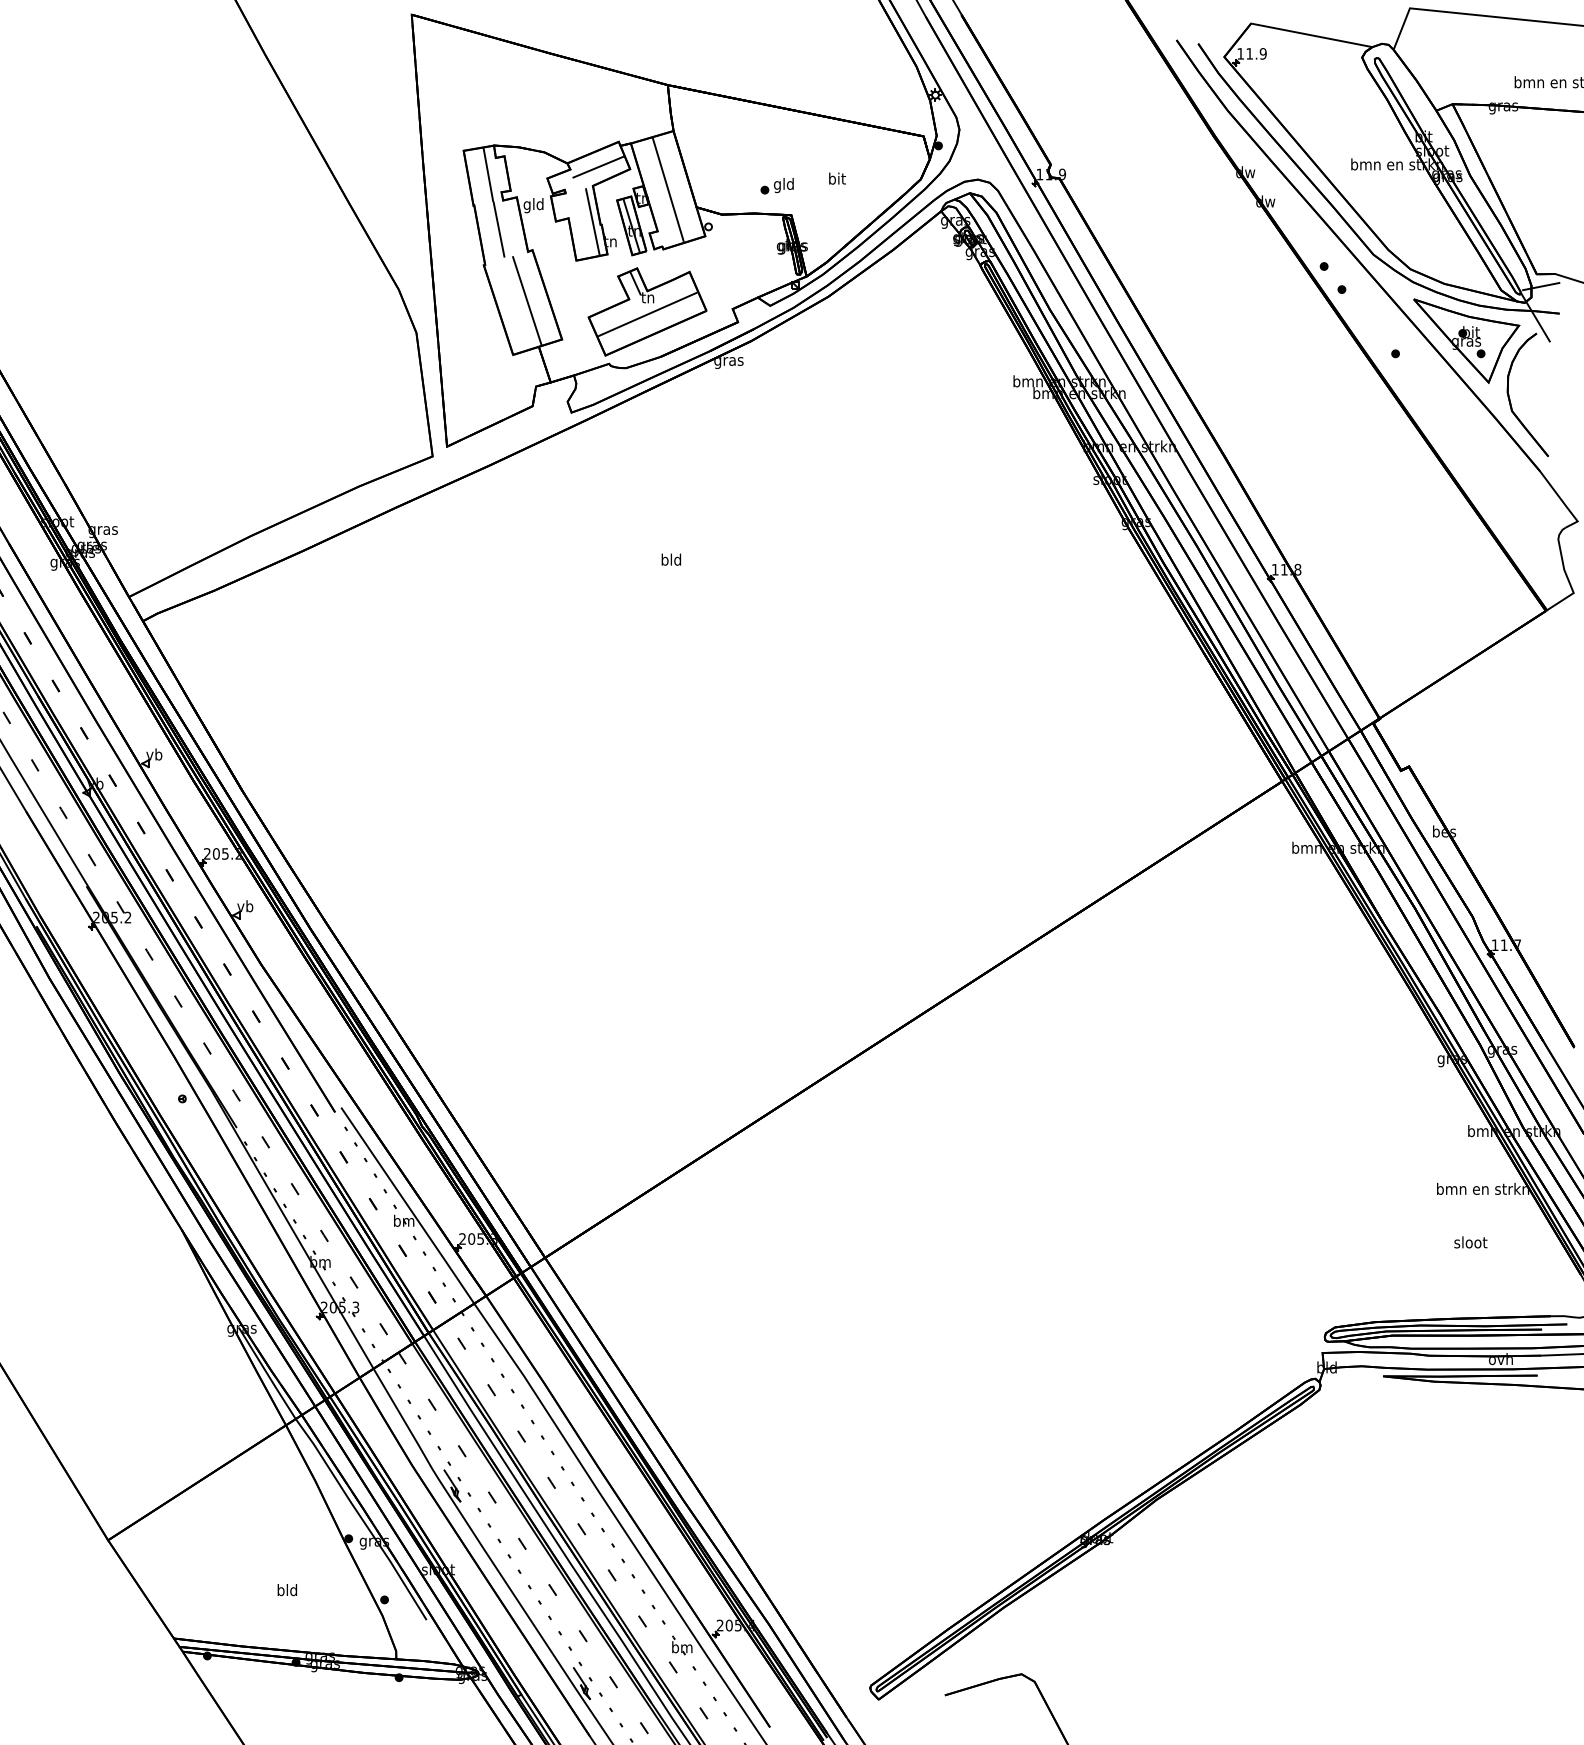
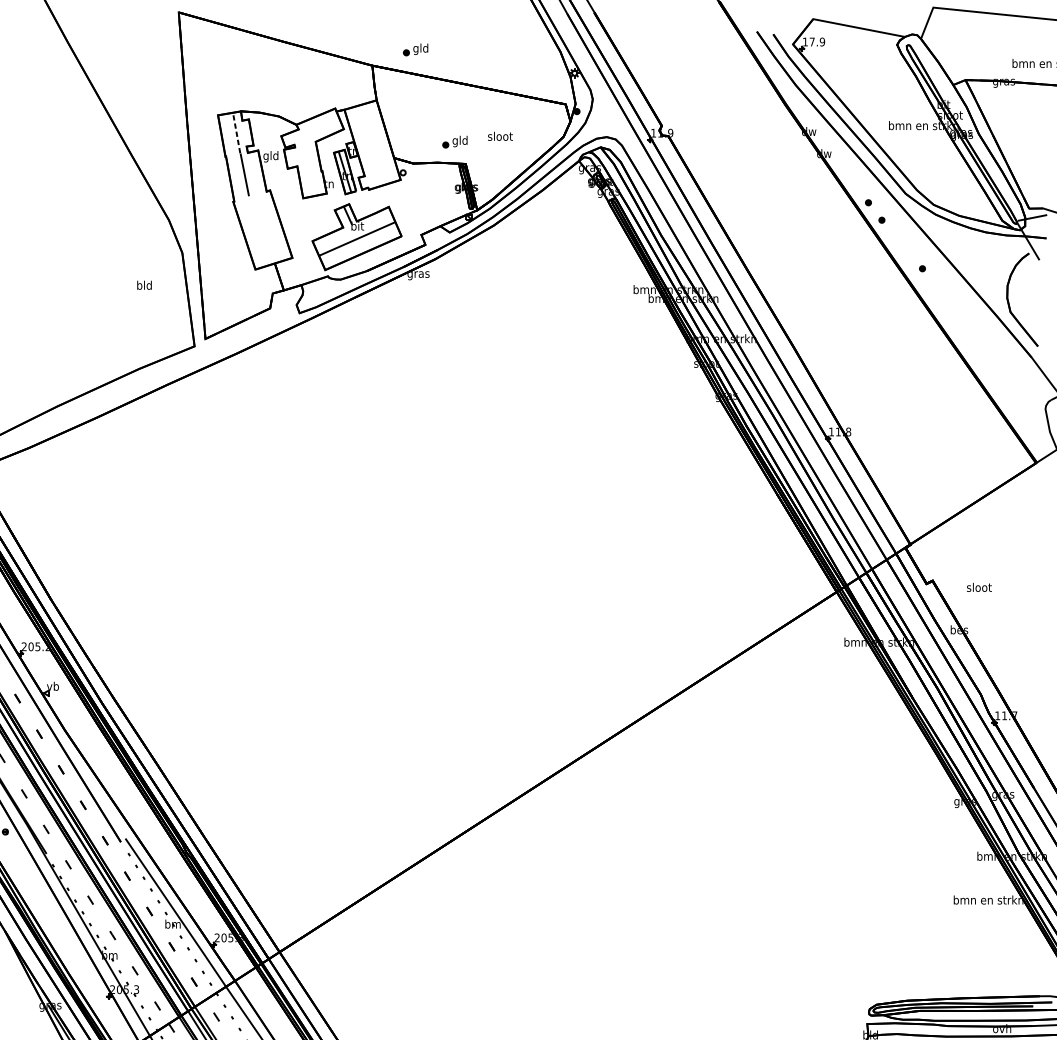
text: (1249, 53) -> (812, 41), 11.9 -> 17.9
part: (724, 64) -> (415, 50), added
line: (598, 166) -> (319, 127), removed
line: (488, 174) -> (236, 133), solid -> dashed
text: (836, 178) -> (499, 136), bit -> sloot
line: (667, 189) -> (372, 144), removed
line: (592, 221) -> (315, 168), removed
text: (648, 297) -> (357, 226), tn -> bit
line: (527, 300) -> (266, 228), removed
part: (1466, 340) -> (976, 258), removed
text: (671, 559) -> (144, 285), moved
text: (1470, 1242) -> (979, 587), moved

